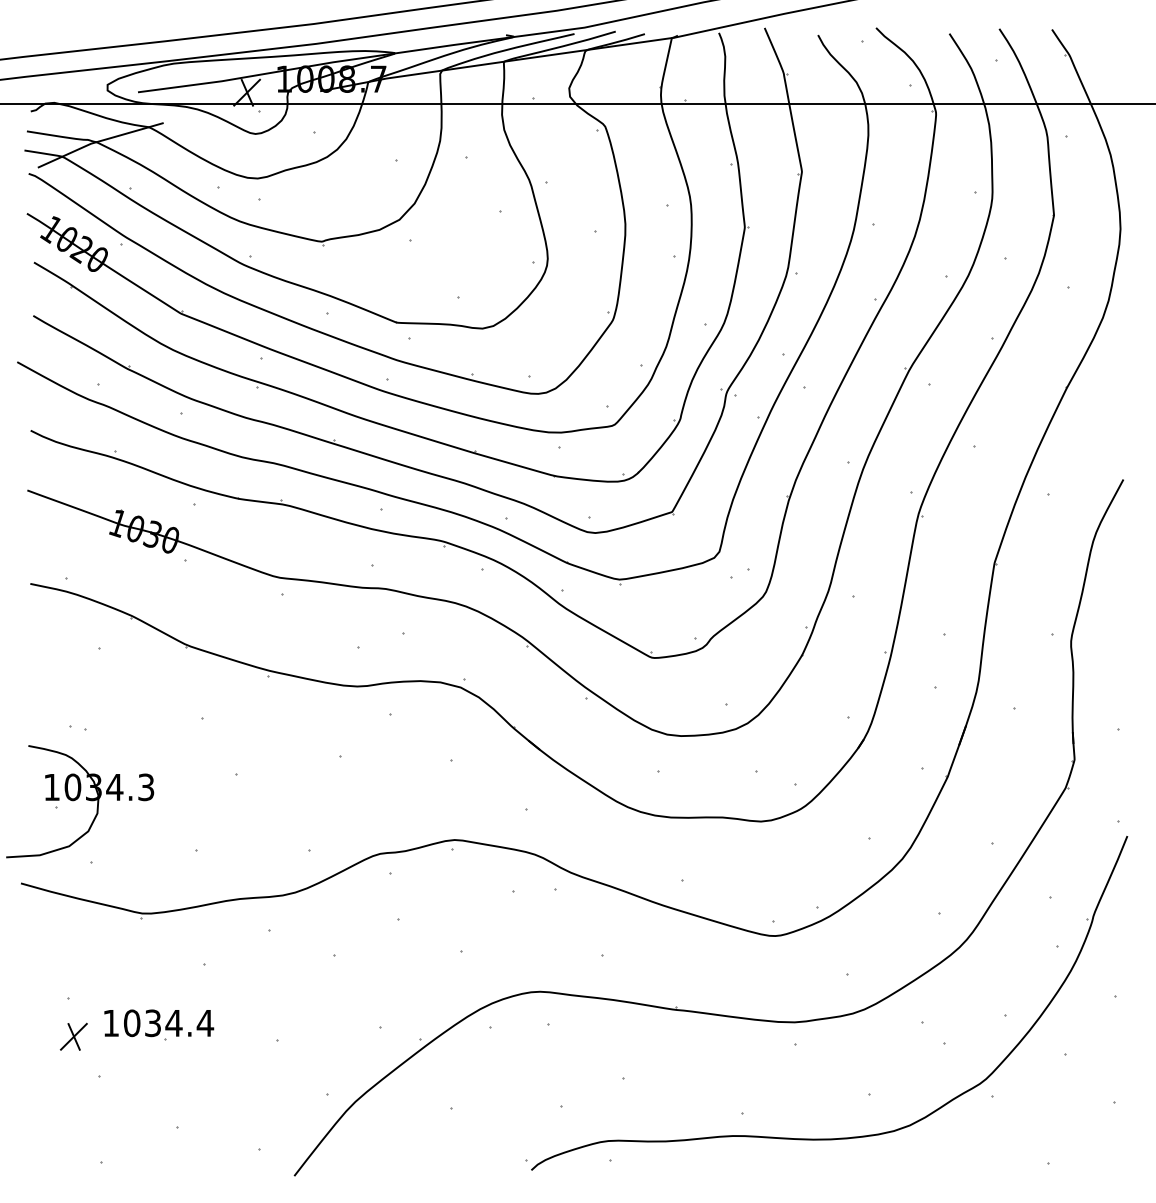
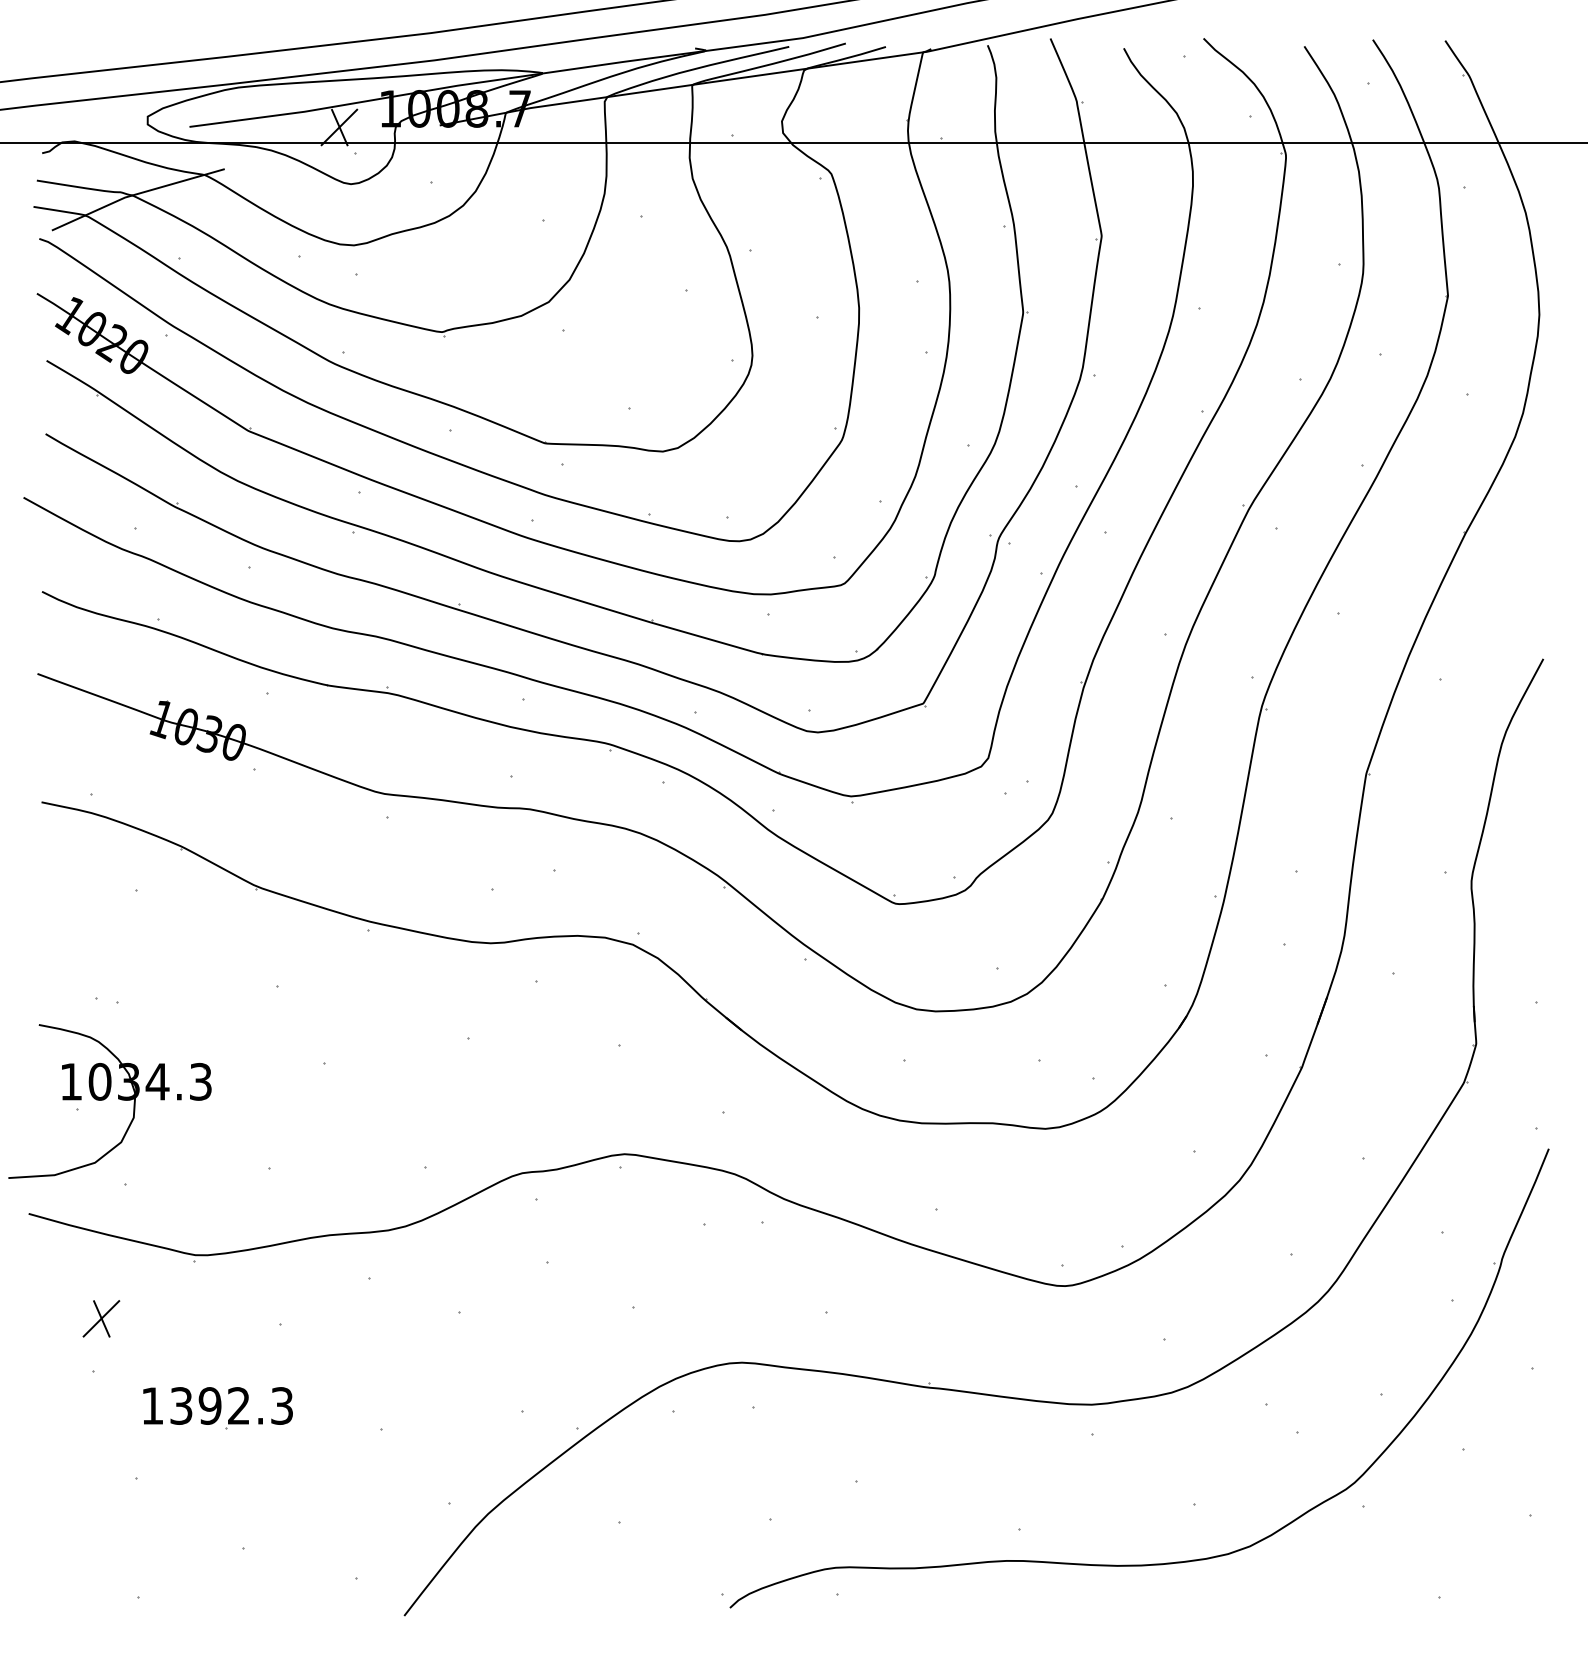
text: (169, 1023) -> (232, 1406), 1034.4 -> 1392.3
part: (73, 1036) -> (100, 1318), moved

